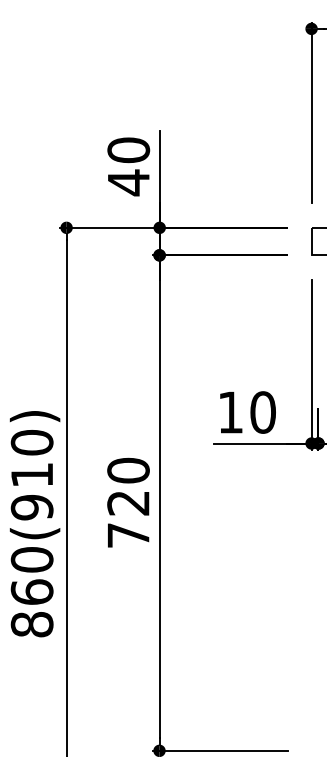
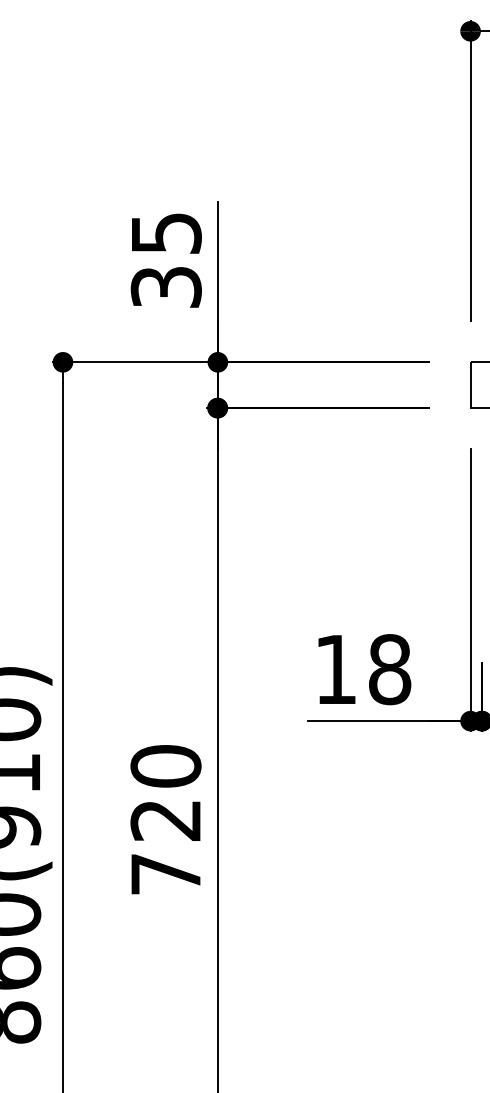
text: (128, 166) -> (165, 260), 40 -> 35
text: (262, 412) -> (388, 669), 10 -> 18

